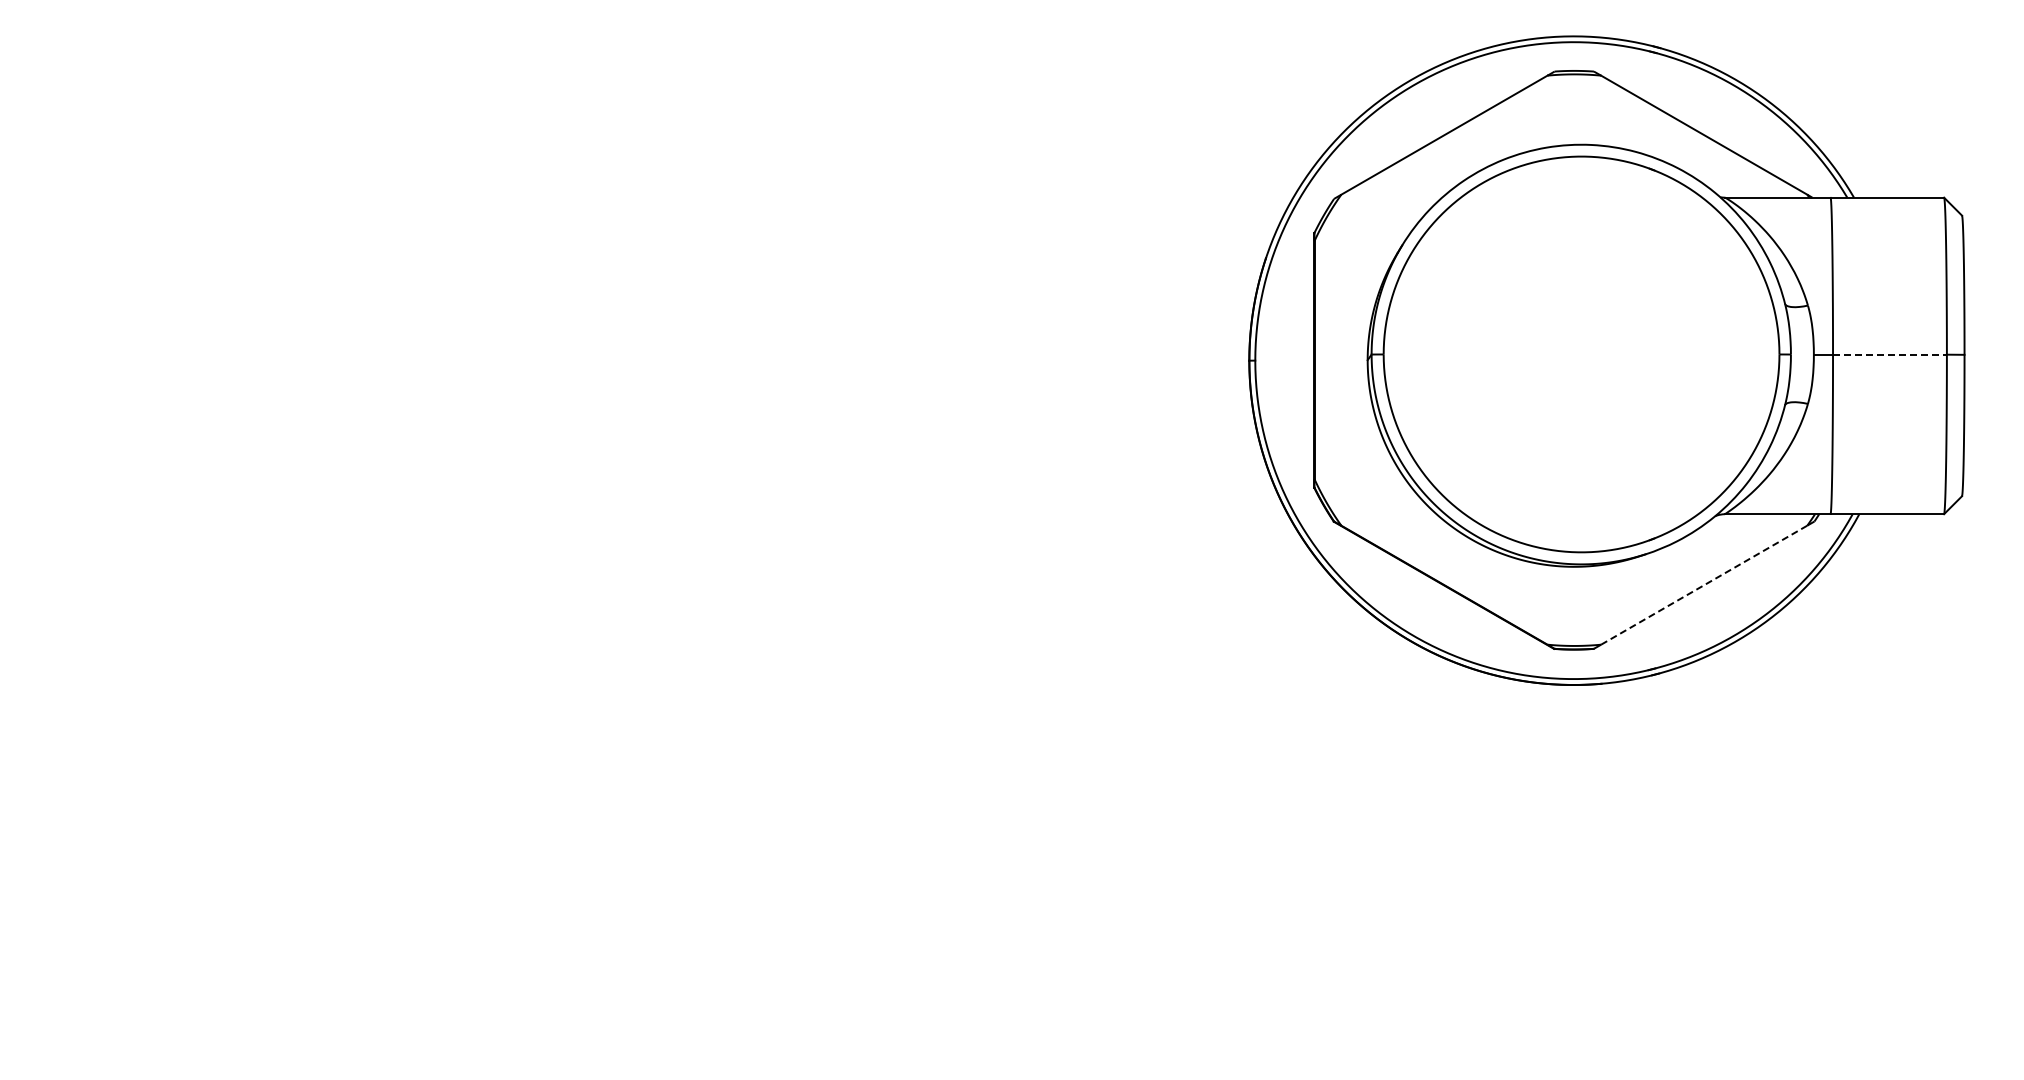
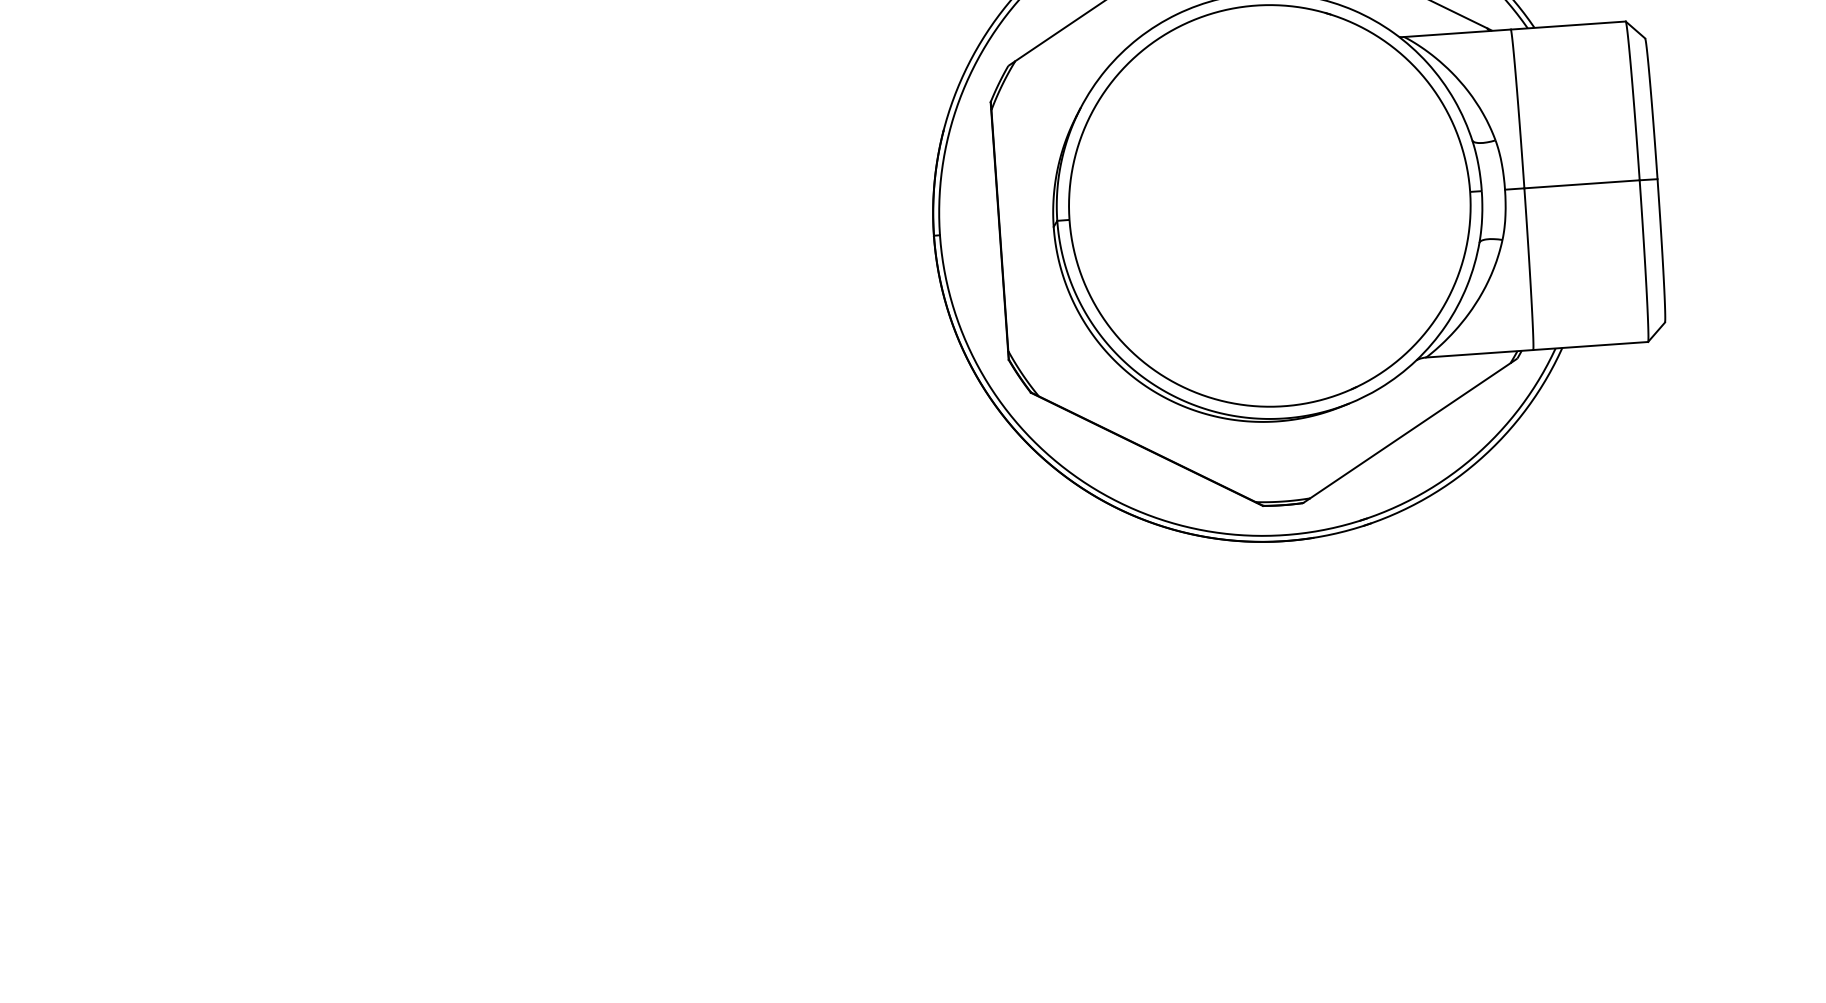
line: (1889, 354) -> (1581, 184), dashed -> solid
line: (1704, 584) -> (1410, 430), dashed -> solid

